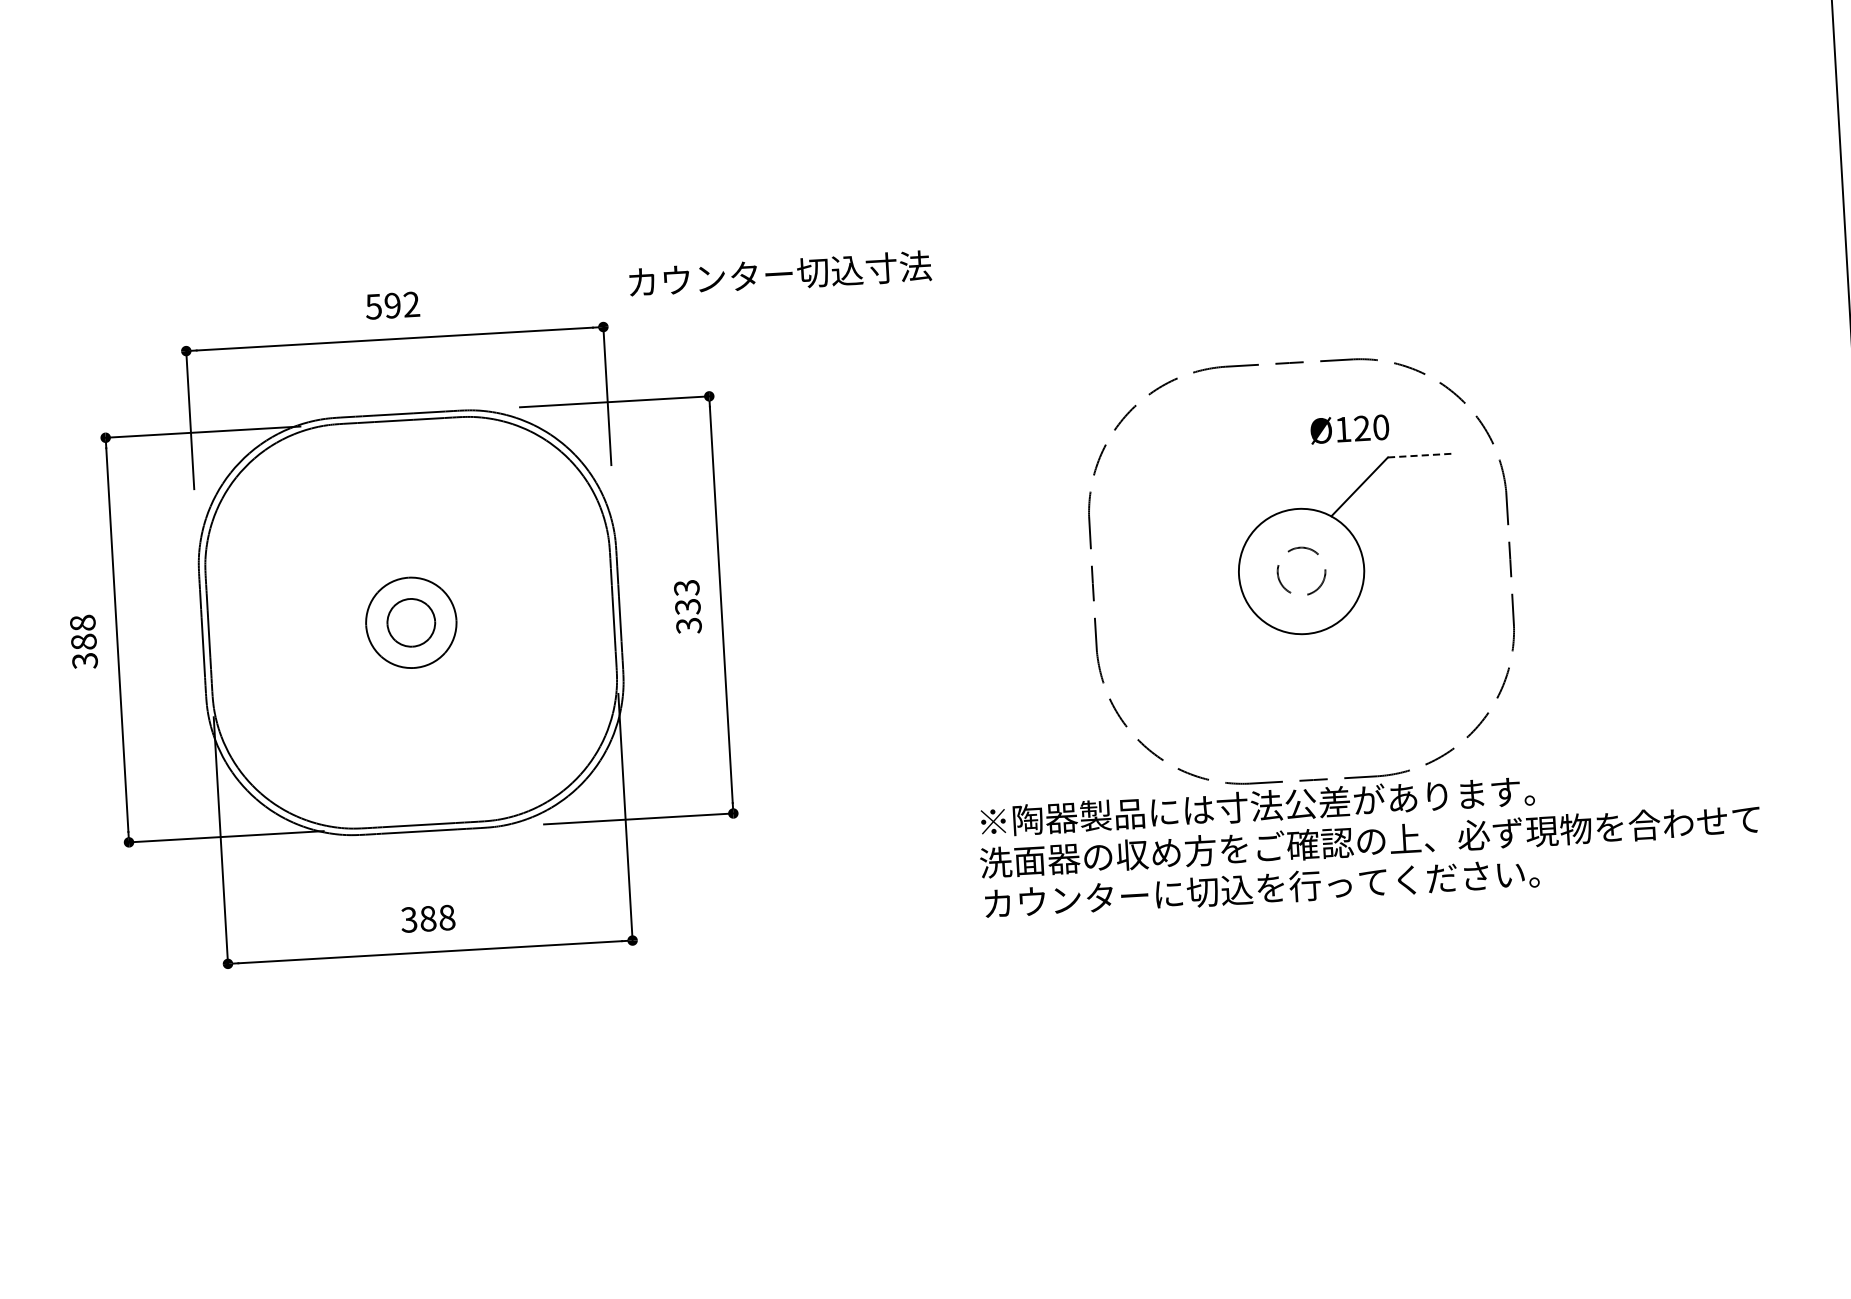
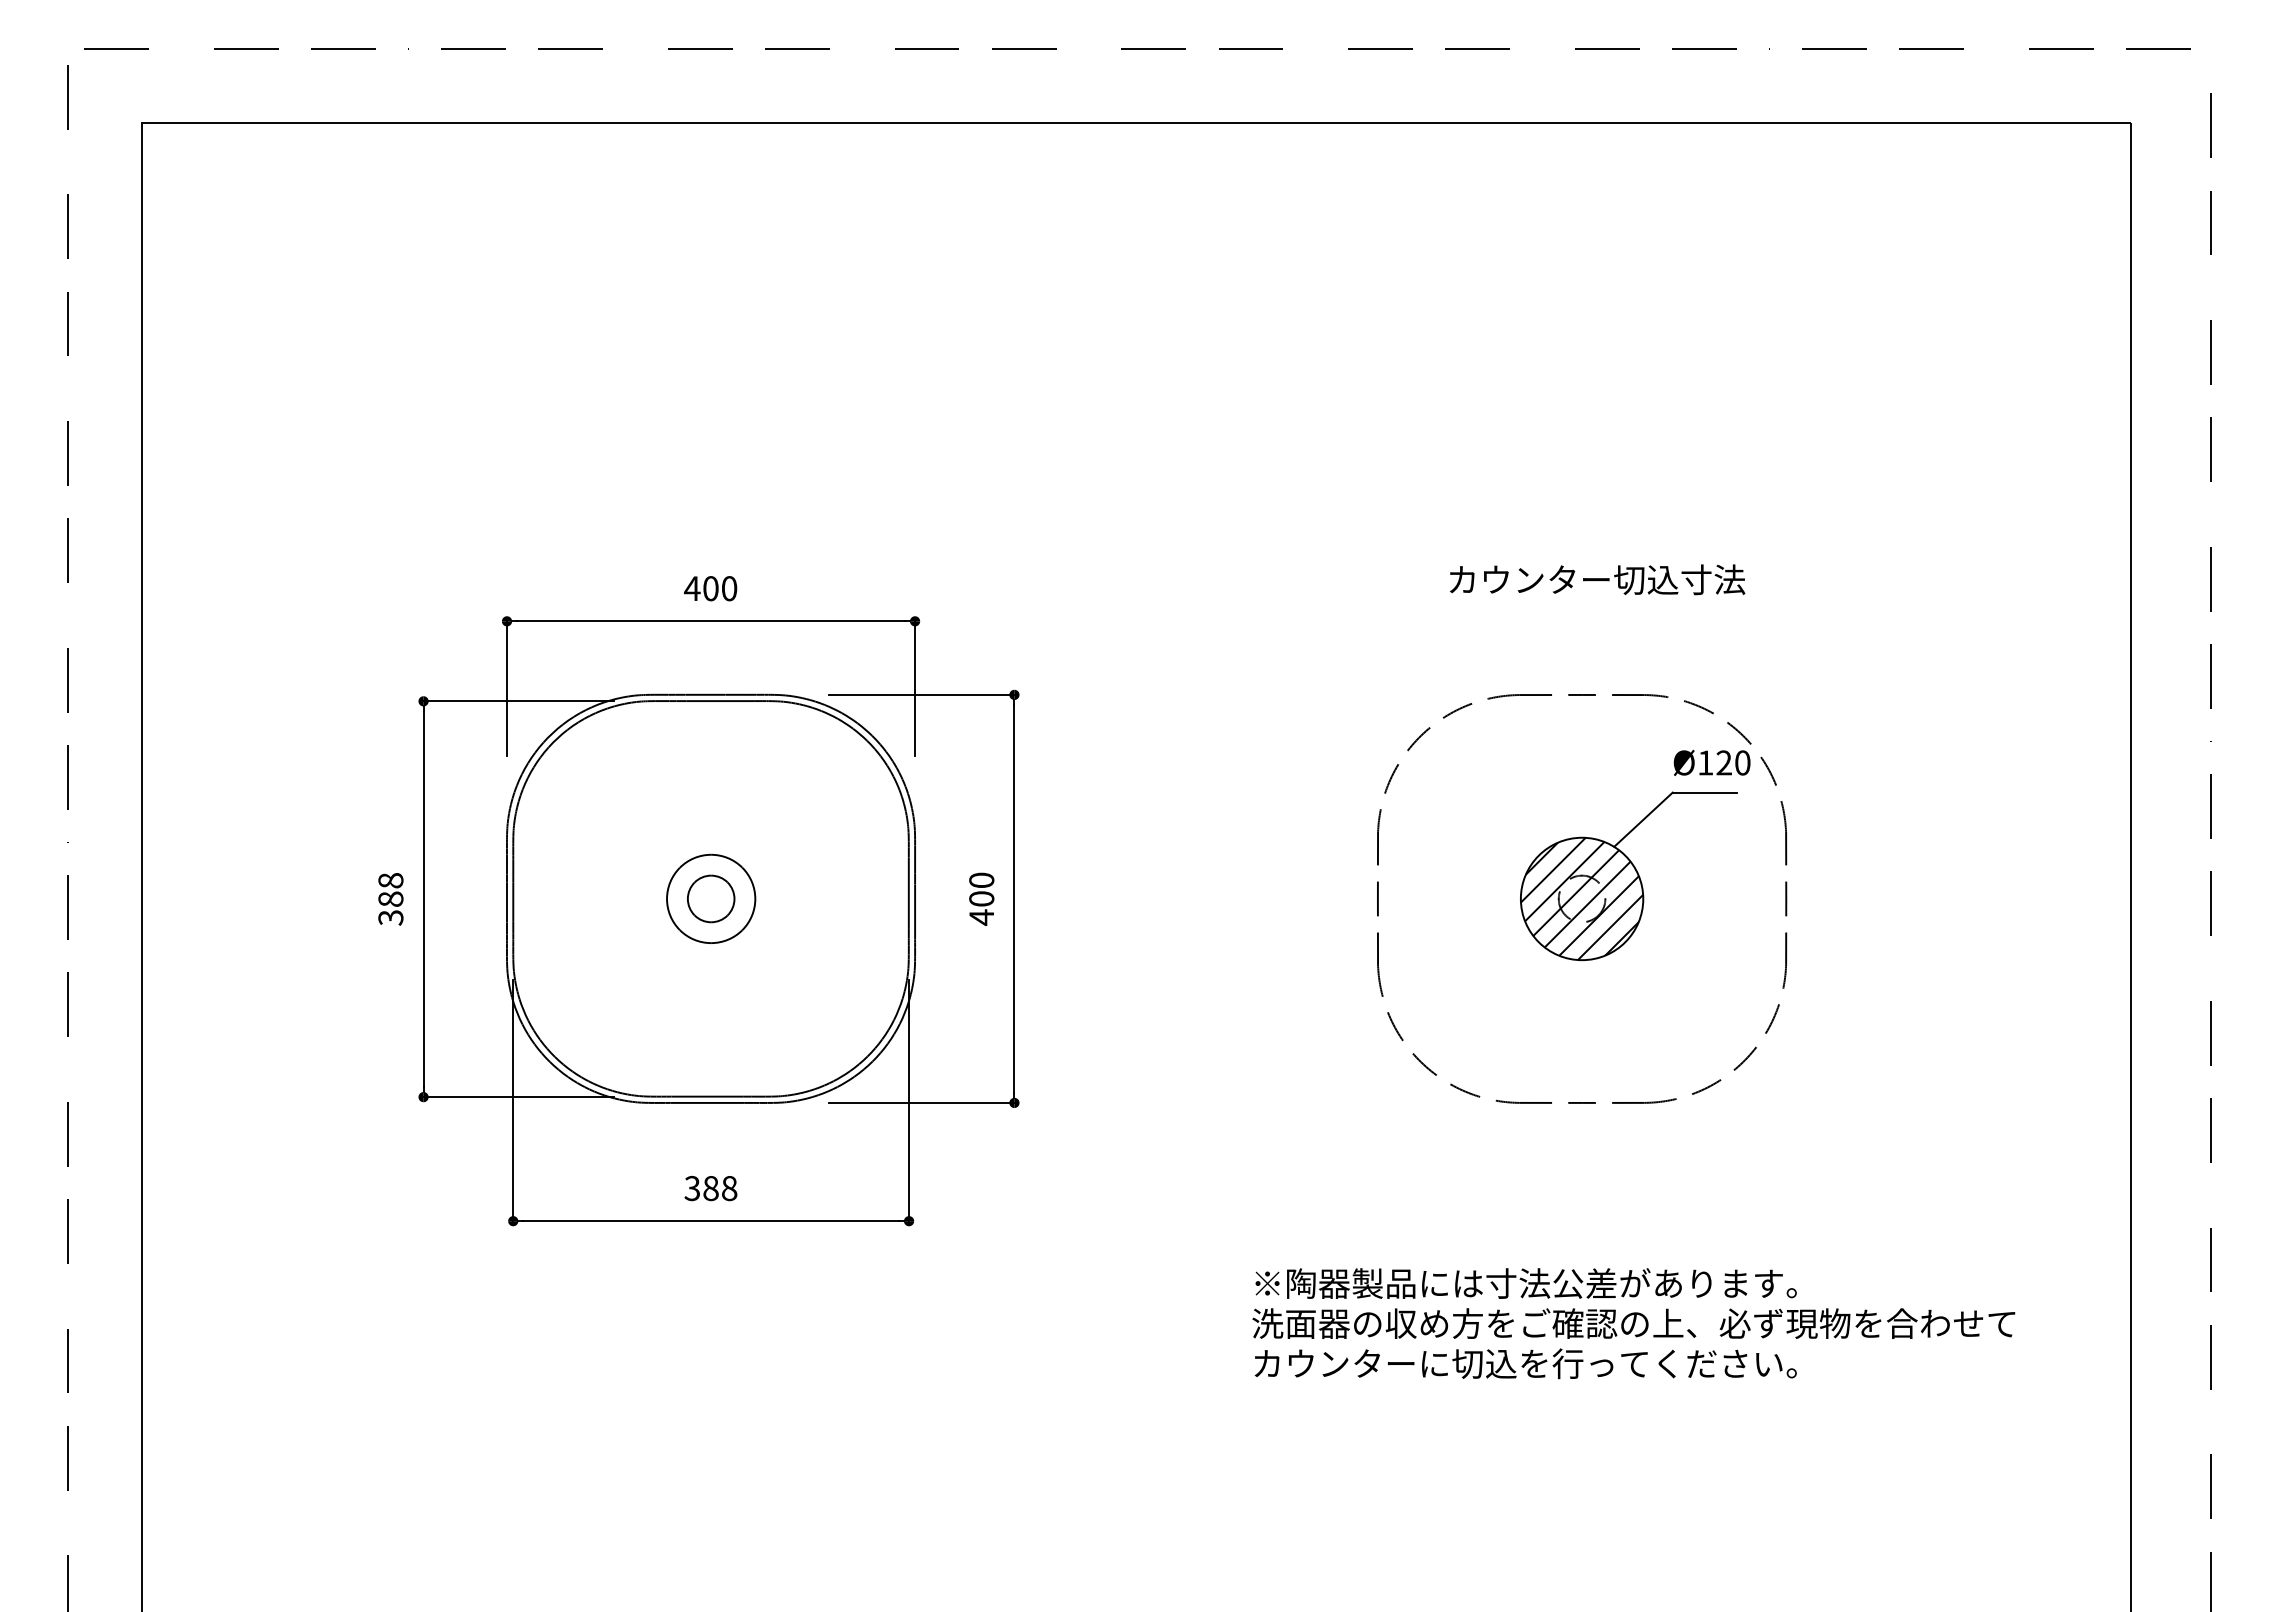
text: (780, 273) -> (1597, 579), moved
text: (392, 305) -> (710, 588), 592 -> 400
text: (1349, 428) -> (1711, 762), moved
line: (1420, 455) -> (1704, 792), dashed -> solid
hatch: (1300, 571) -> (1581, 898), added
text: (687, 606) -> (981, 898), 333 -> 400
text: (1369, 840) -> (1633, 1323), moved

